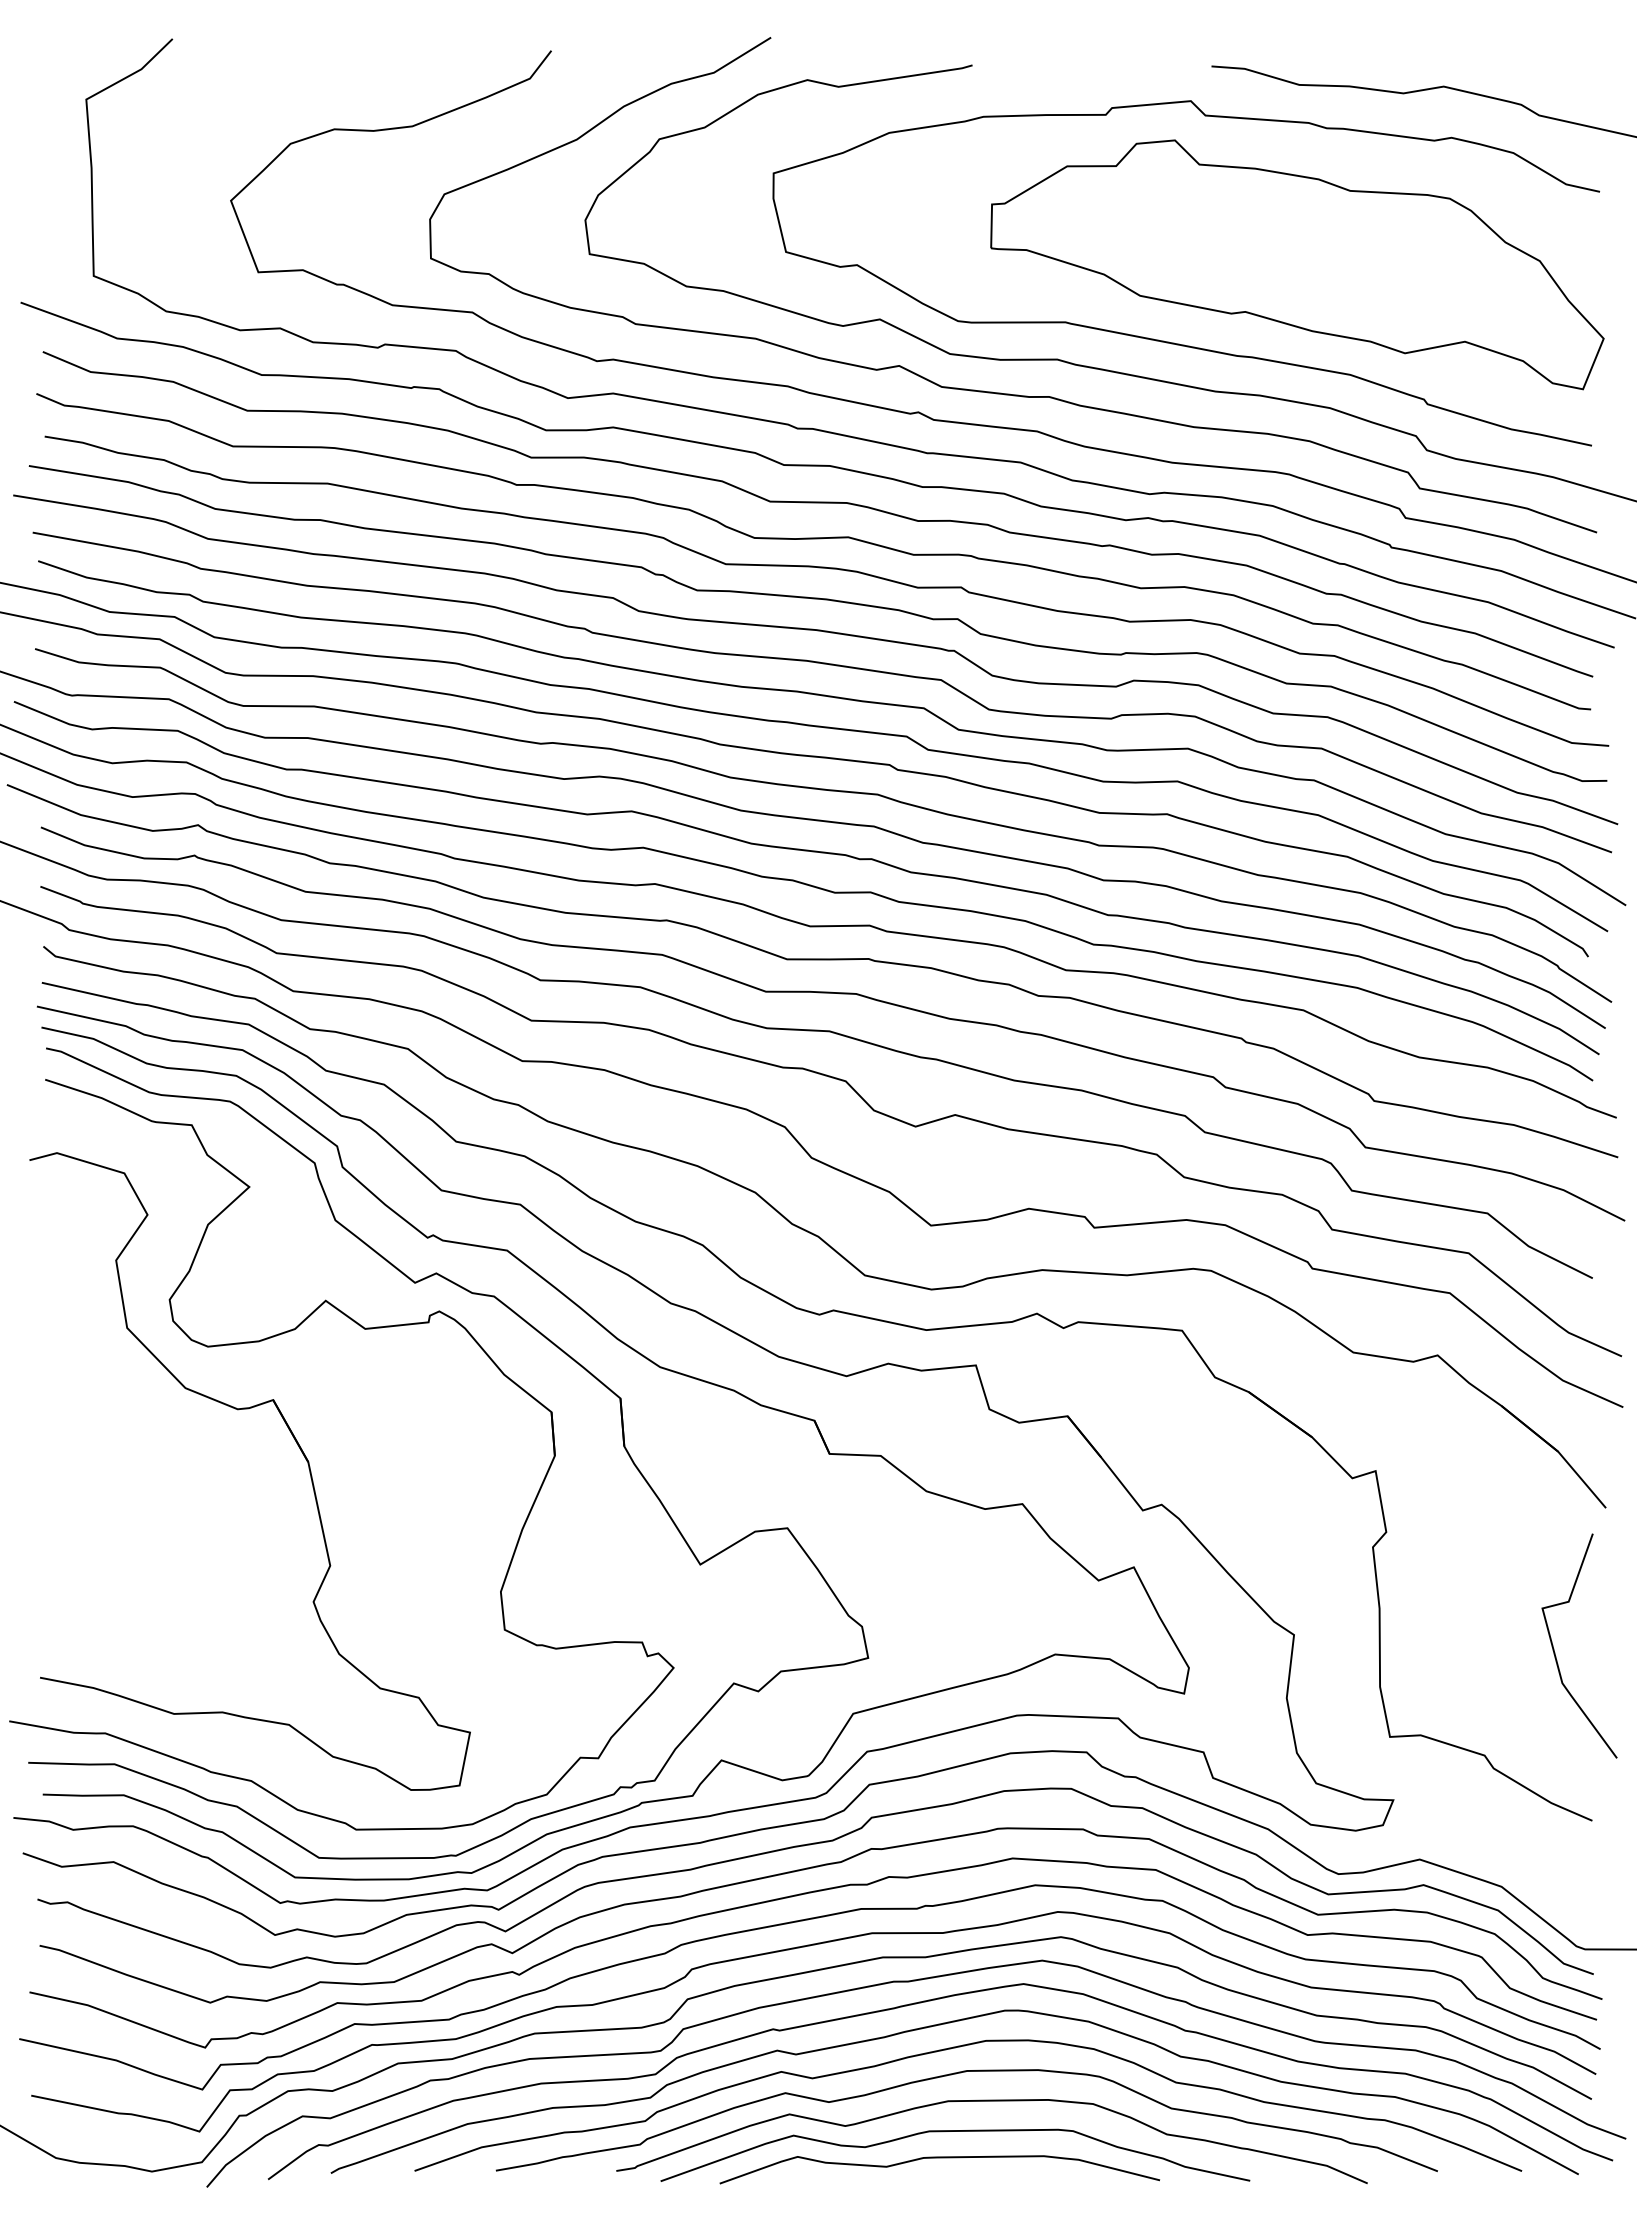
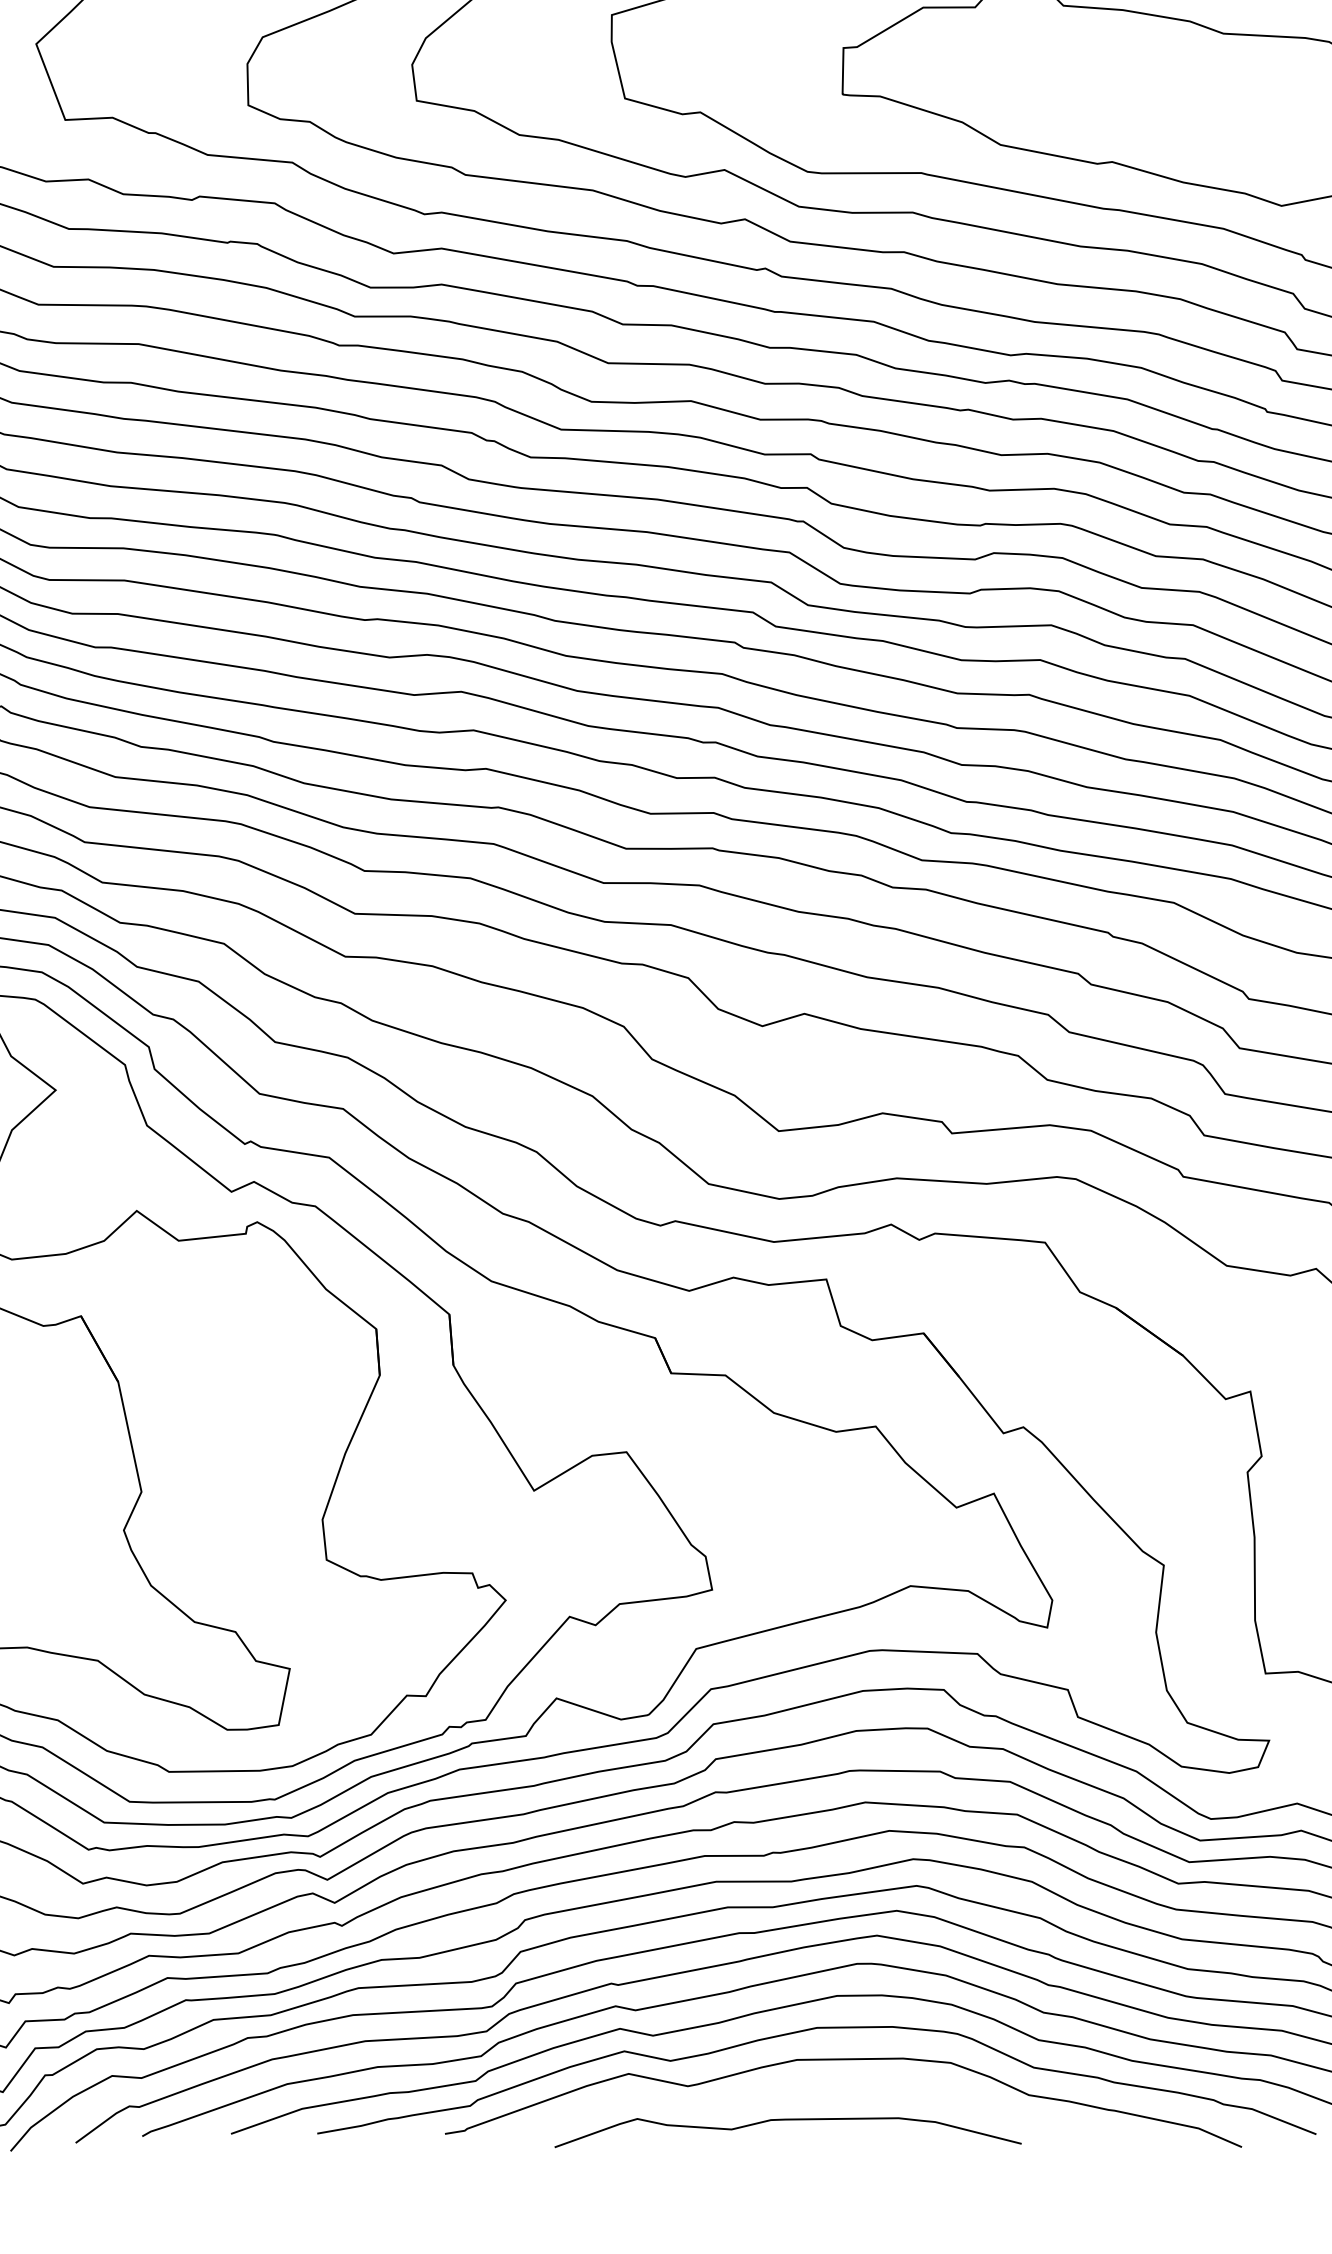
curve: (955, 2131) -> (804, 2092), removed

